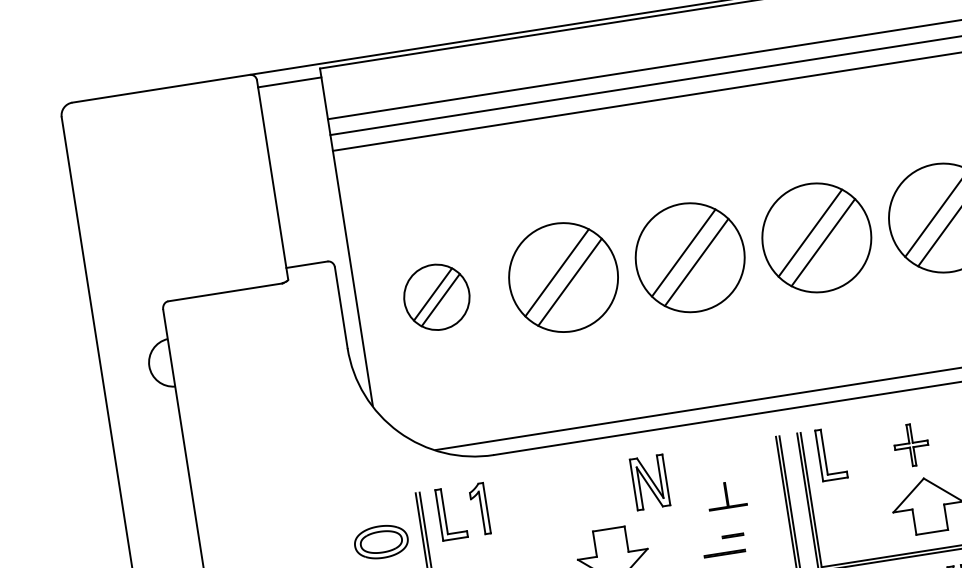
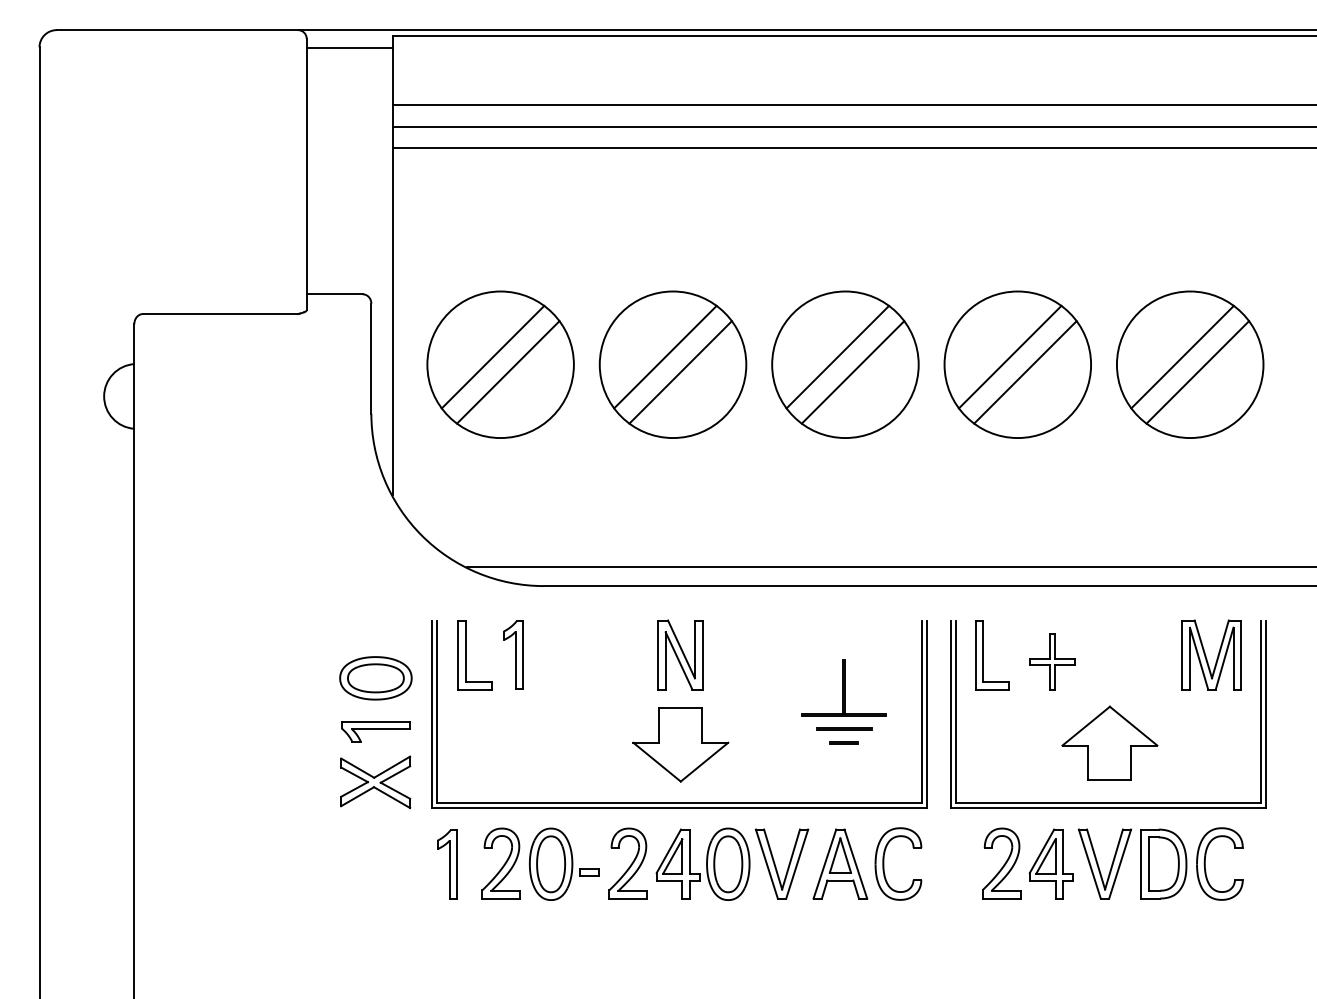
part: (436, 297) -> (500, 364), size x1.67
part: (911, 444) -> (1052, 661), moved
part: (650, 482) -> (680, 654), moved
part: (725, 495) -> (843, 687), size x1.67
line: (724, 553) -> (844, 728), moved

